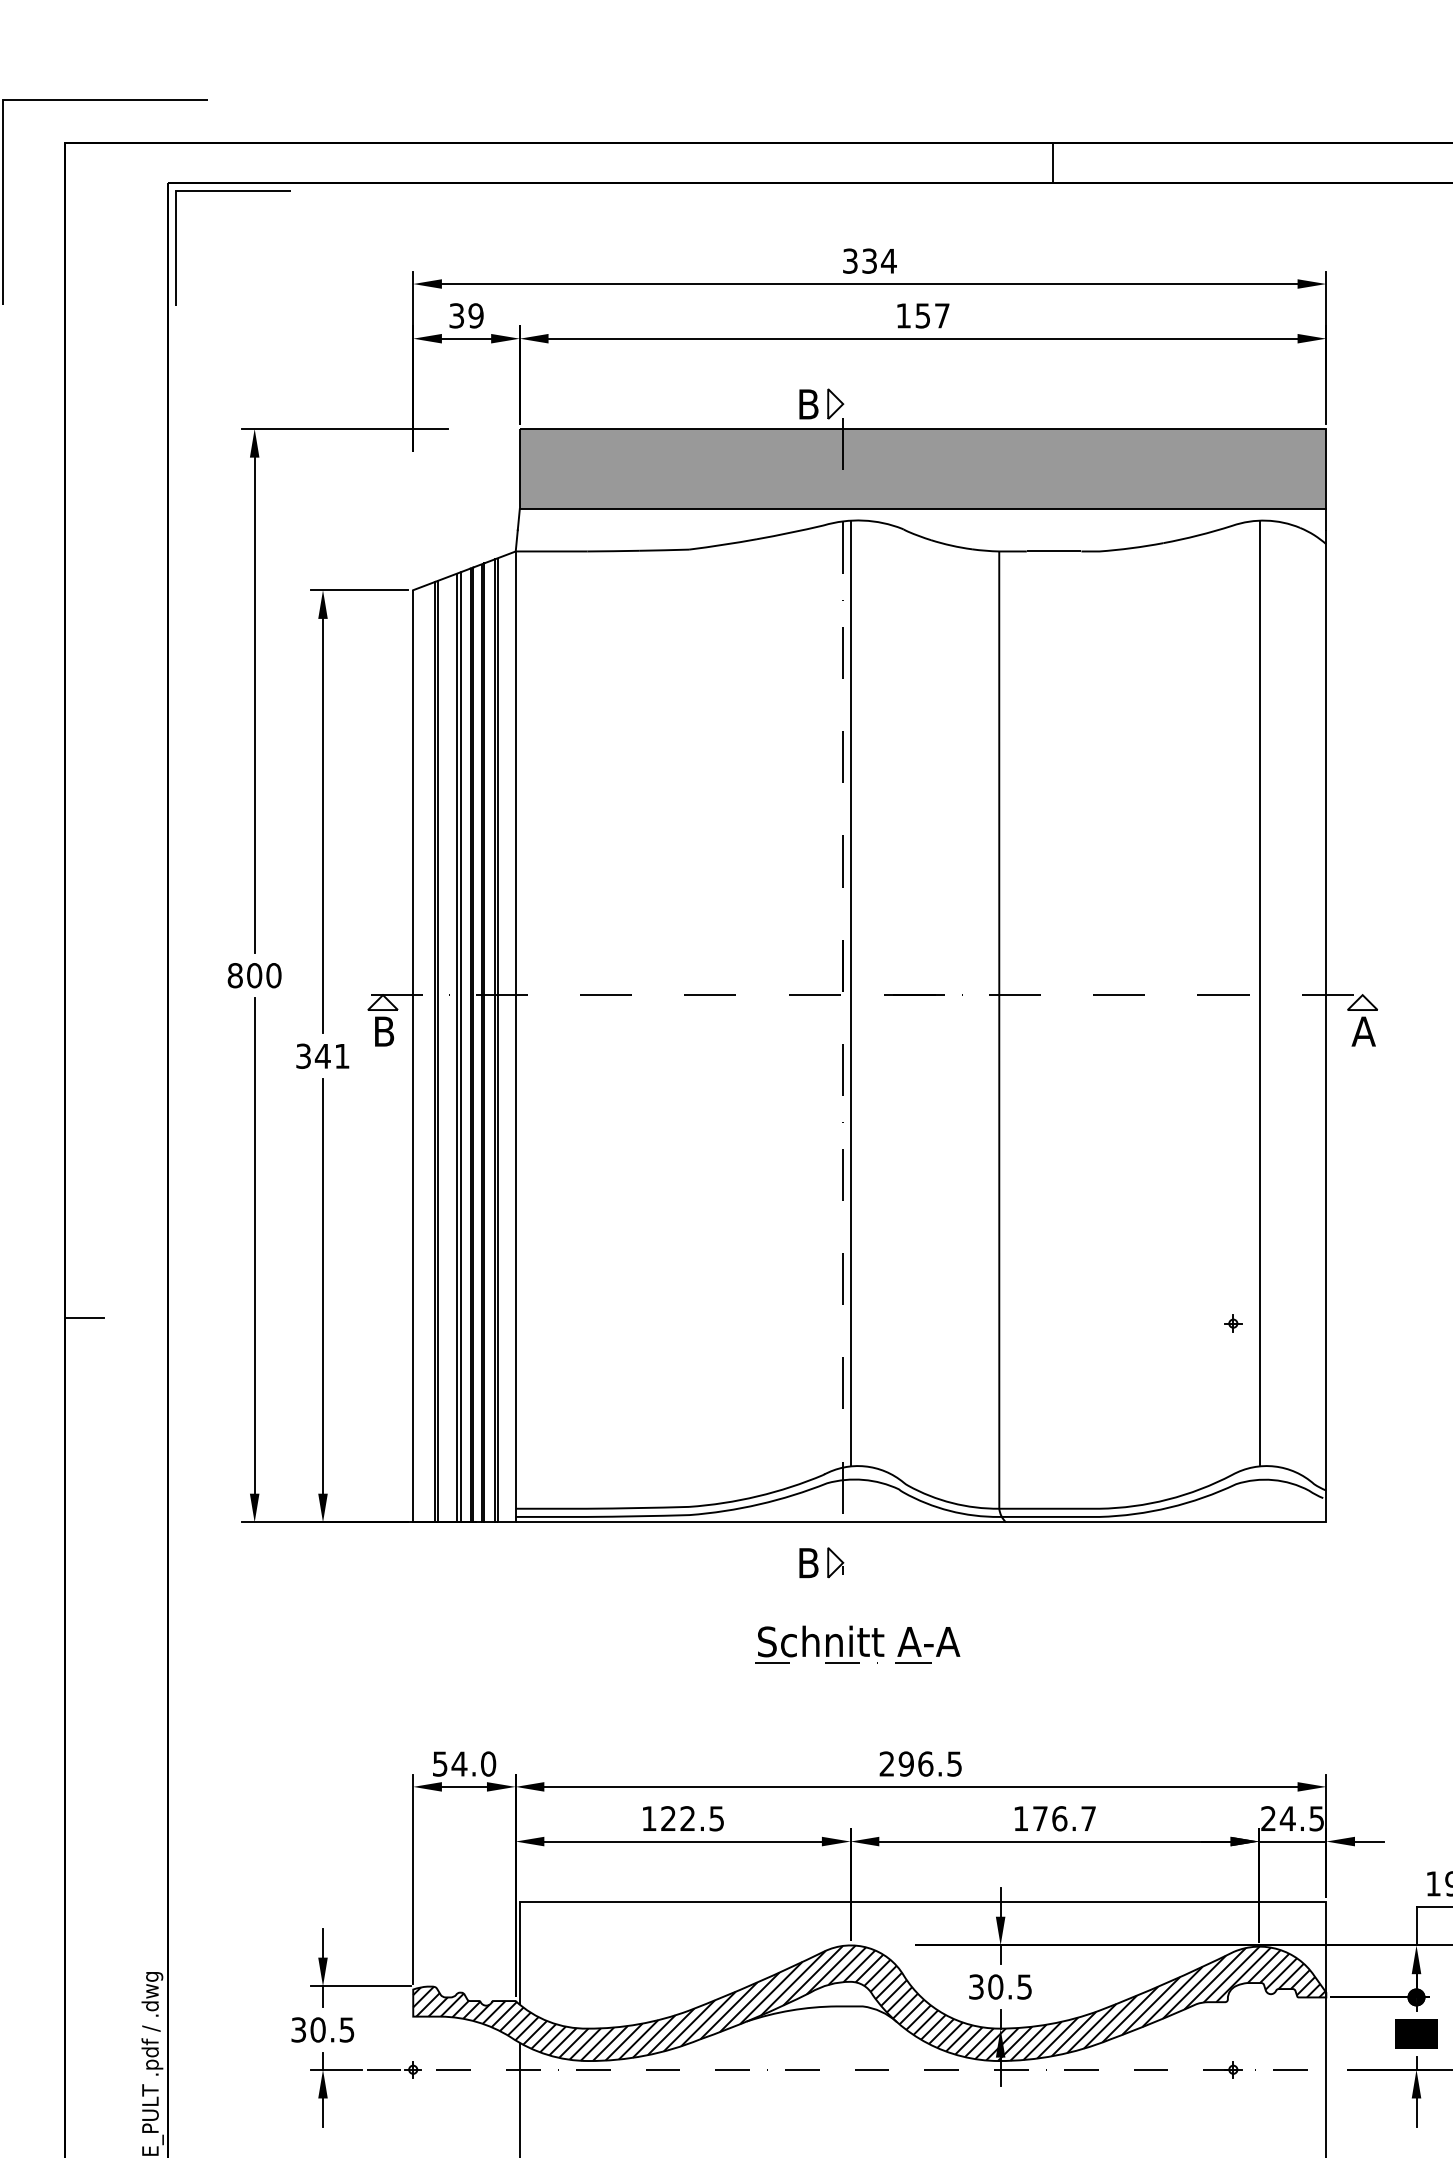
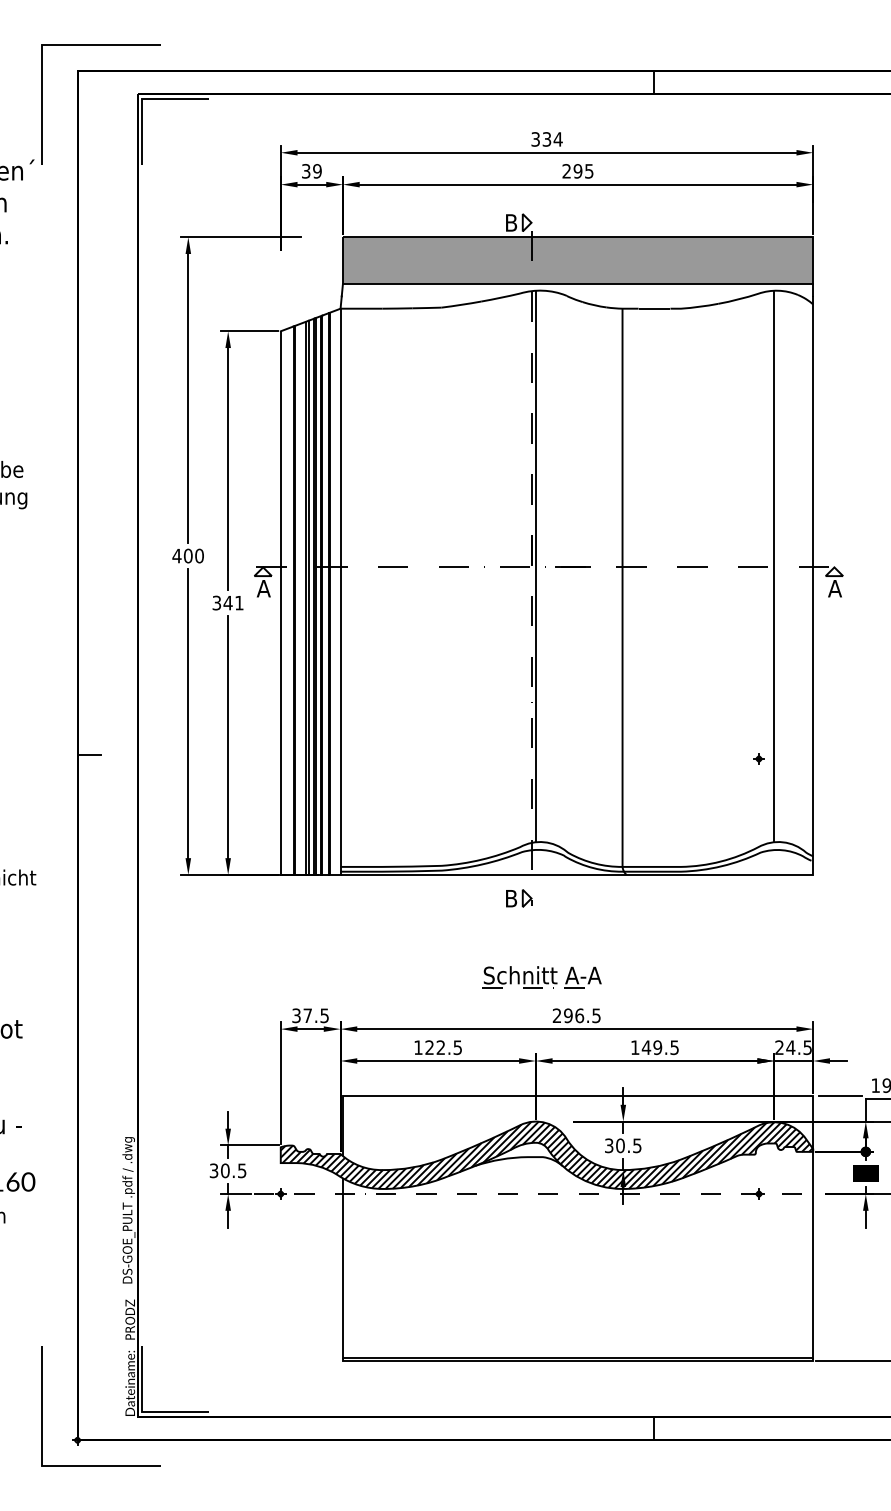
text: (922, 316) -> (577, 171), 157 -> 295
text: (234, 974) -> (176, 555), 800 -> 400
text: (383, 1031) -> (263, 588), B -> A
part: (856, 1645) -> (541, 977), moved
text: (464, 1763) -> (310, 1015), 54.0 -> 37.5
text: (1062, 1818) -> (659, 1047), 176.7 -> 149.5
line: (1373, 1902) -> (840, 1096), added

